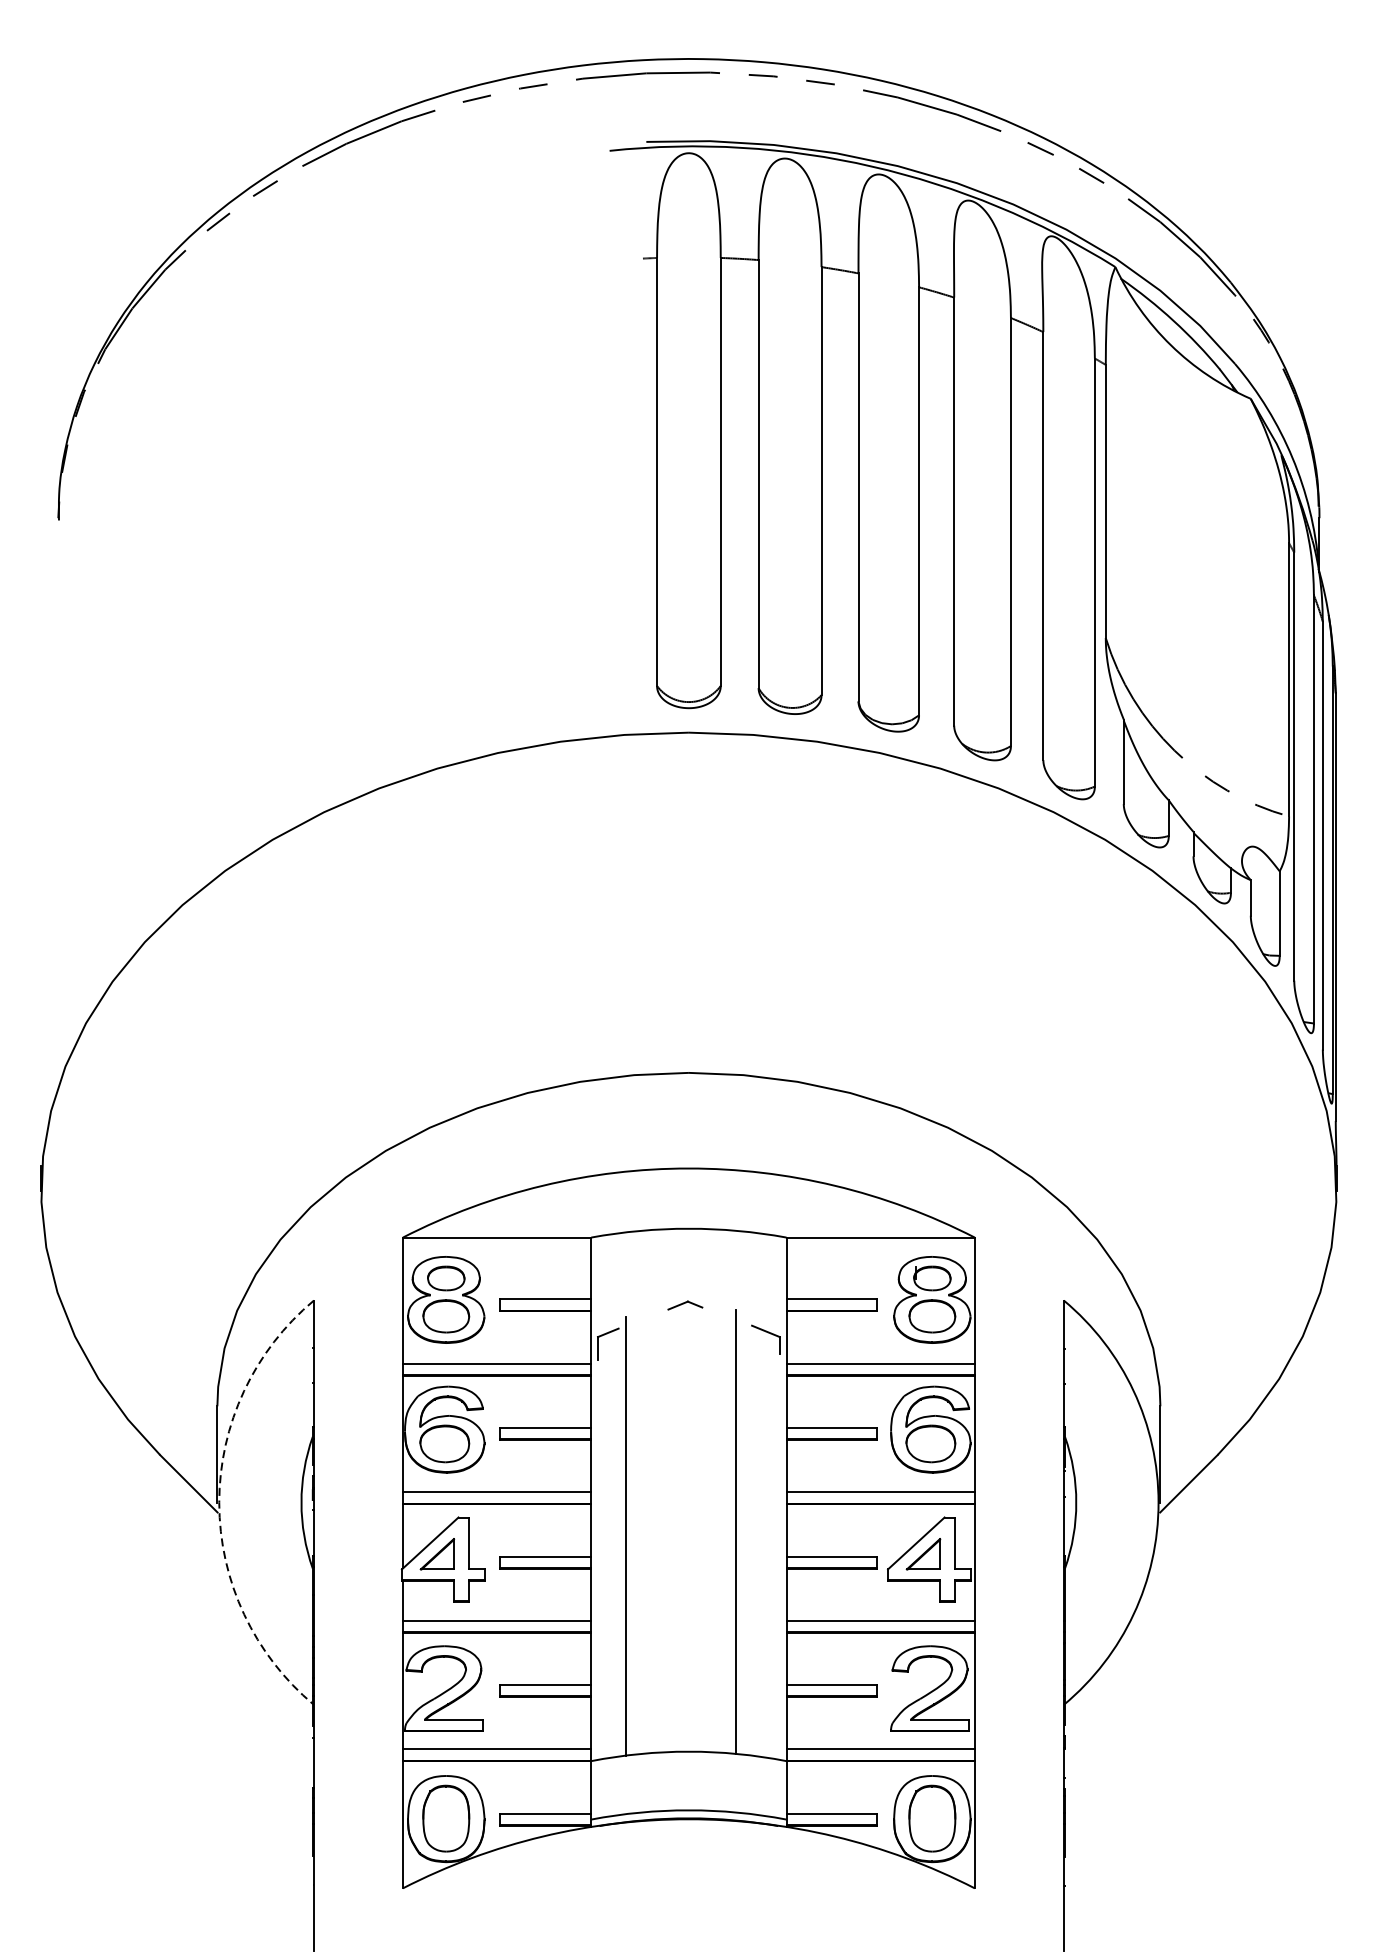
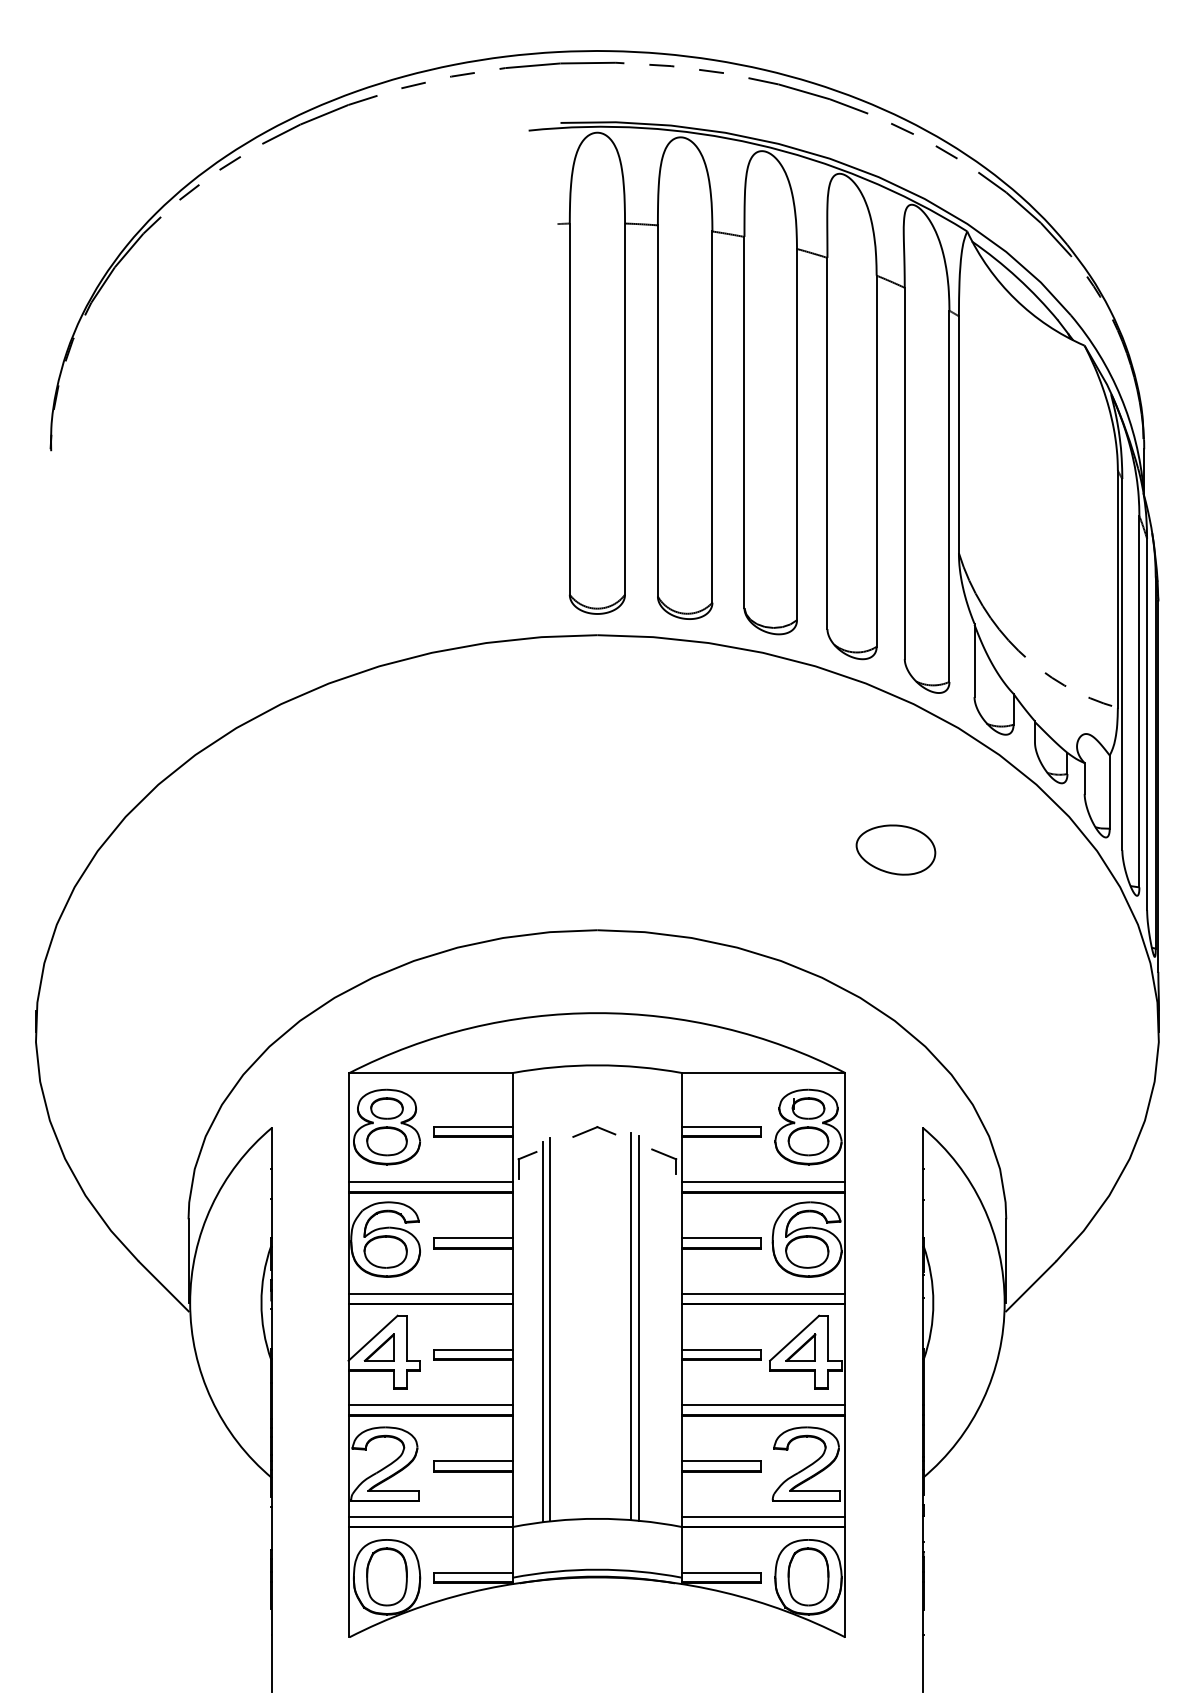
part: (1032, 979) -> (895, 849), added
part: (685, 1305) -> (594, 1131), size x1.43
arc: (219, 1502) -> (190, 1302), dashed -> solid
line: (727, 1529) -> (630, 1326), added
line: (634, 1533) -> (550, 1329), added

